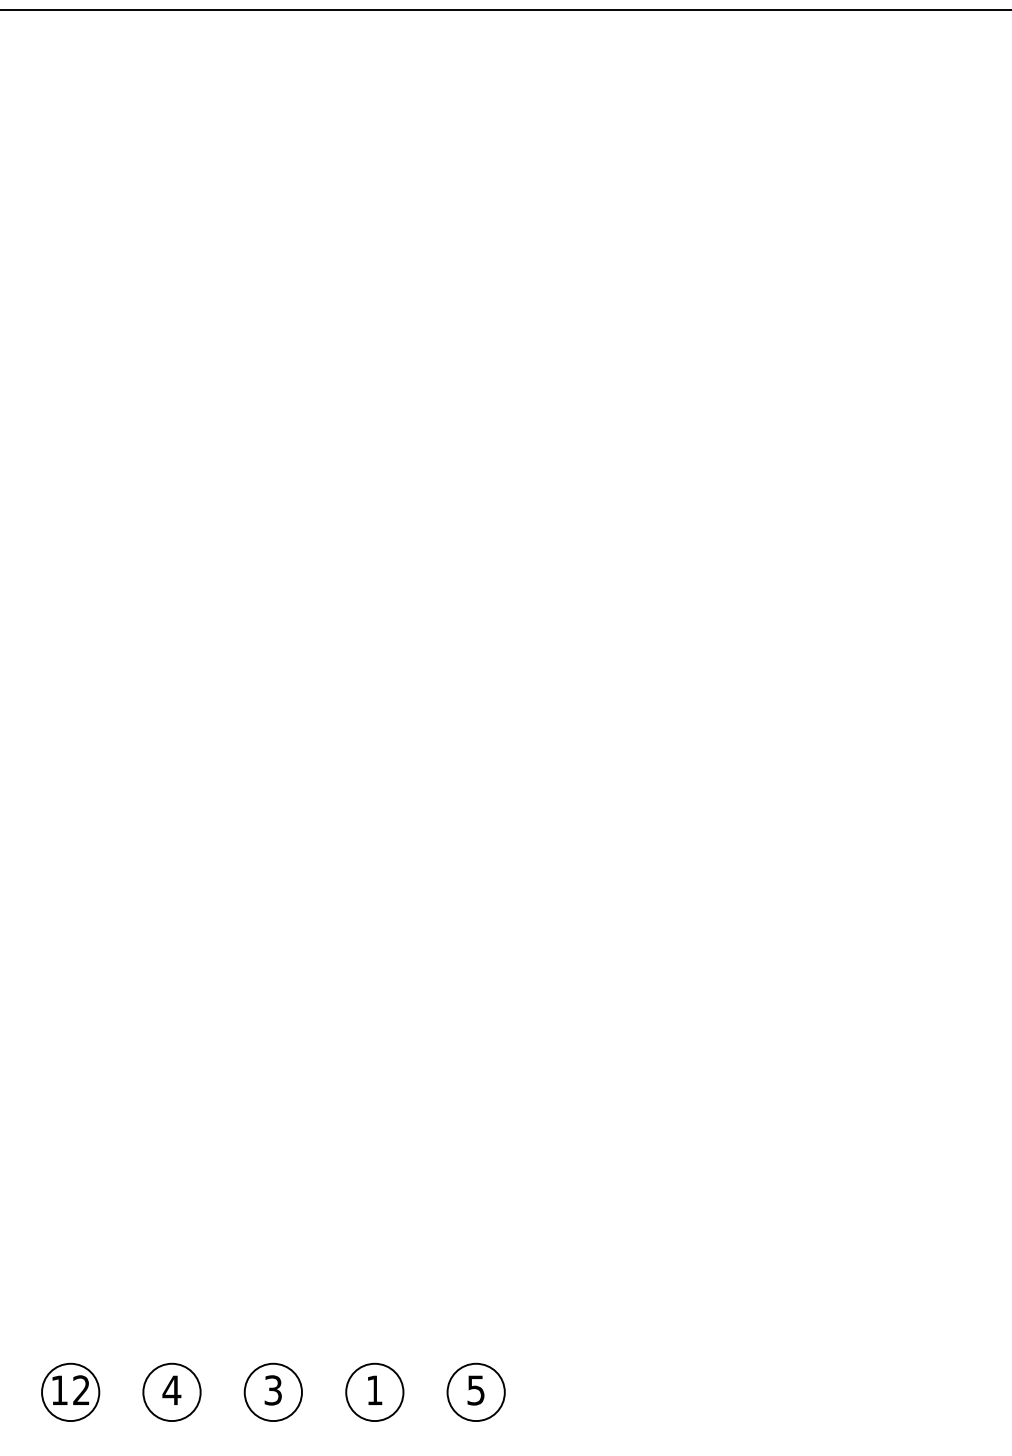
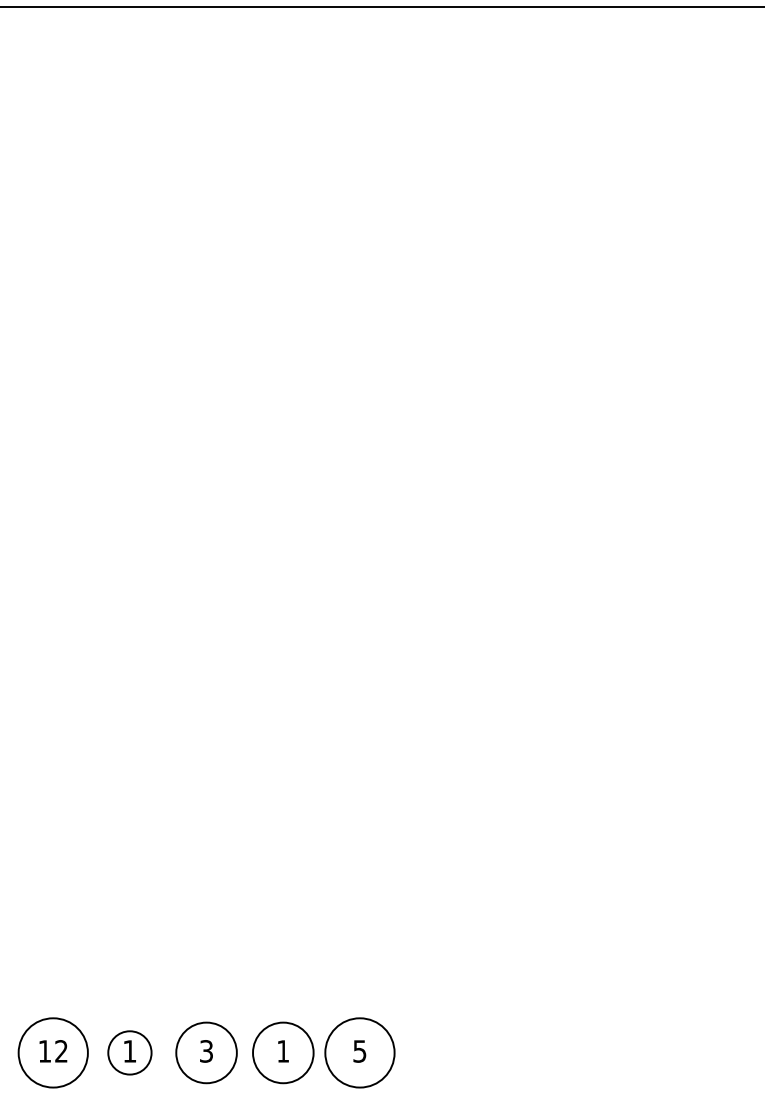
text: (171, 1390) -> (129, 1051), 4 -> 1
circle: (69, 1391) -> (52, 1052), size x1.6
circle: (273, 1391) -> (206, 1052), size x1.4
circle: (373, 1391) -> (282, 1052), size x1.4
circle: (475, 1391) -> (359, 1052), size x1.6

